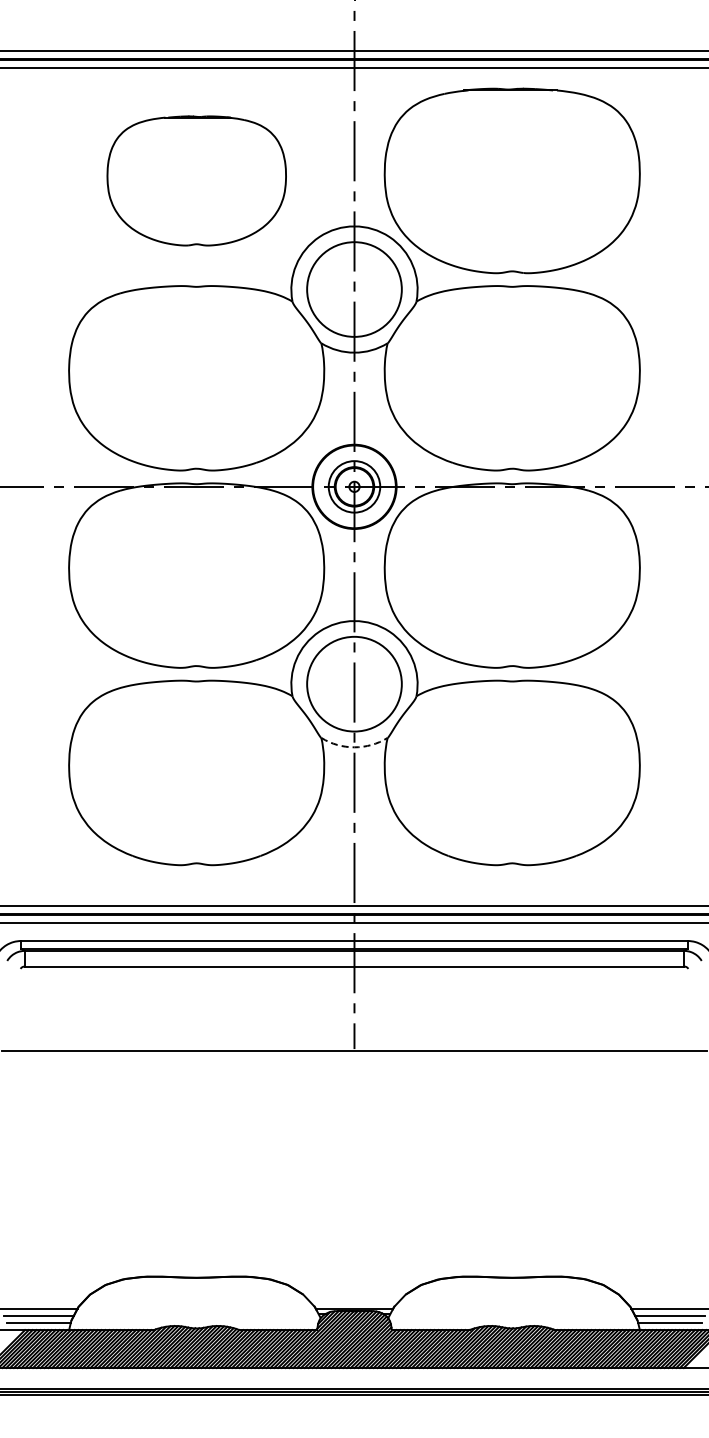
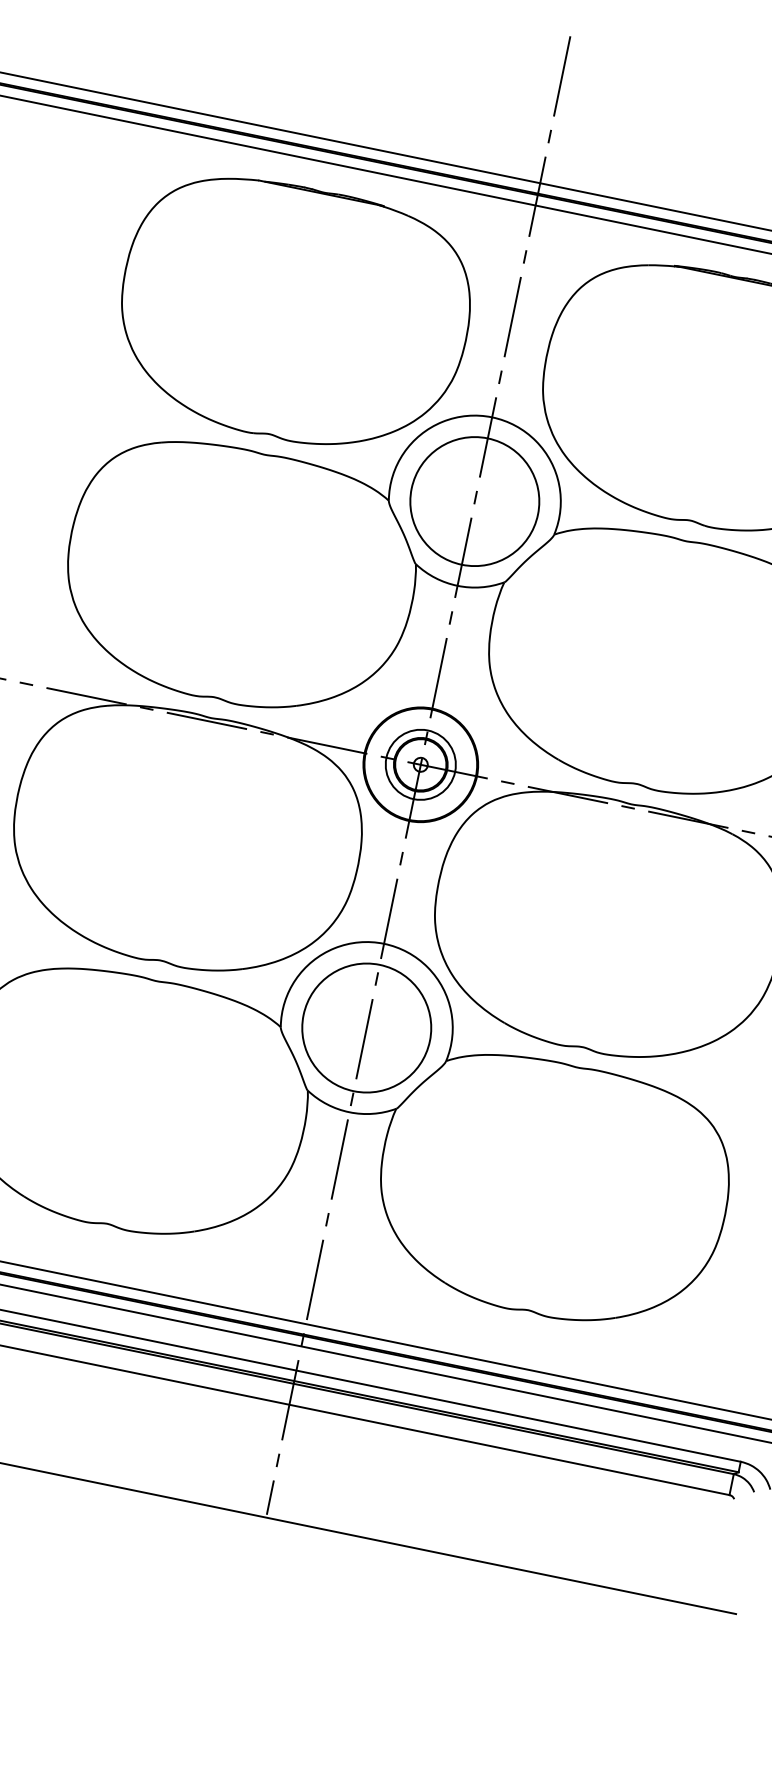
part: (196, 180) -> (293, 312), size x1.43
arc: (354, 747) -> (349, 1112), dashed -> solid

